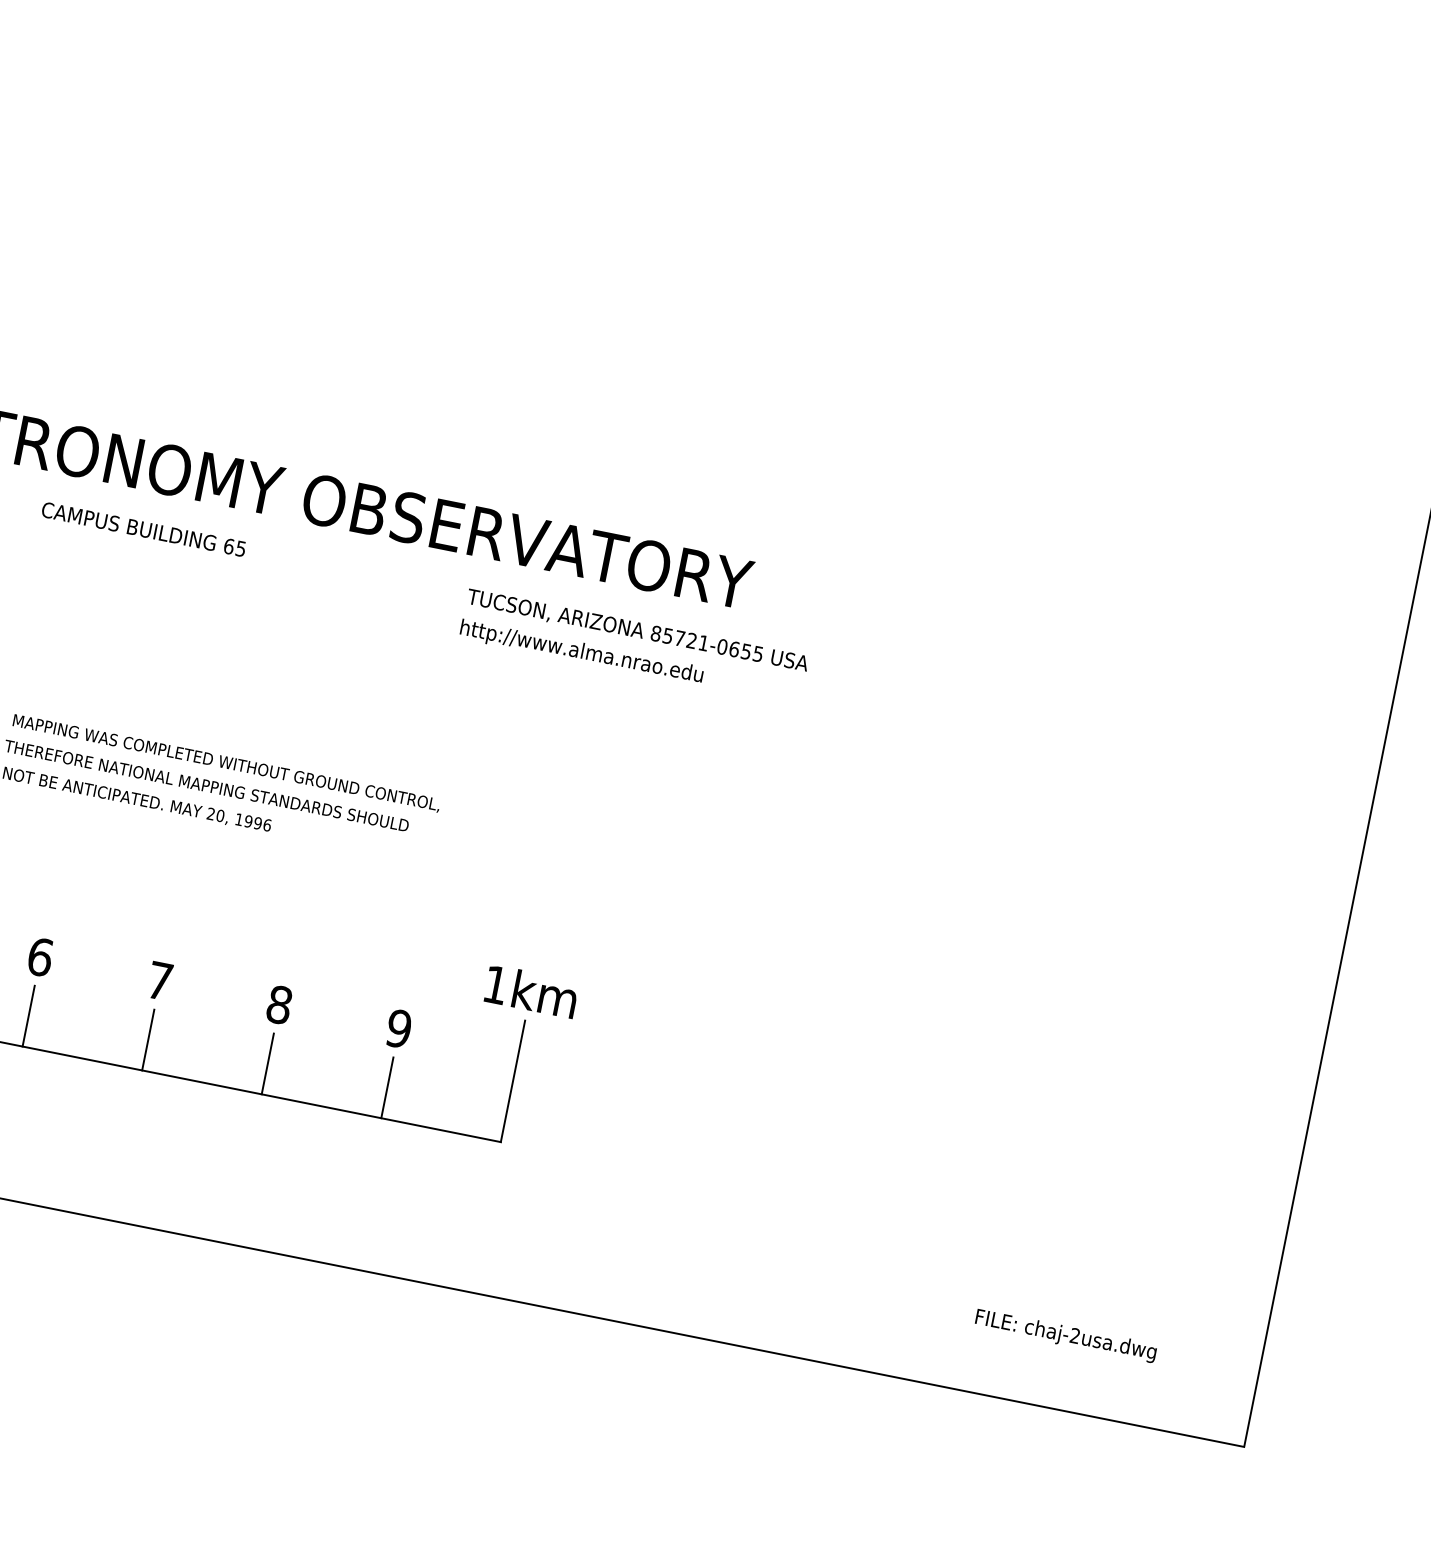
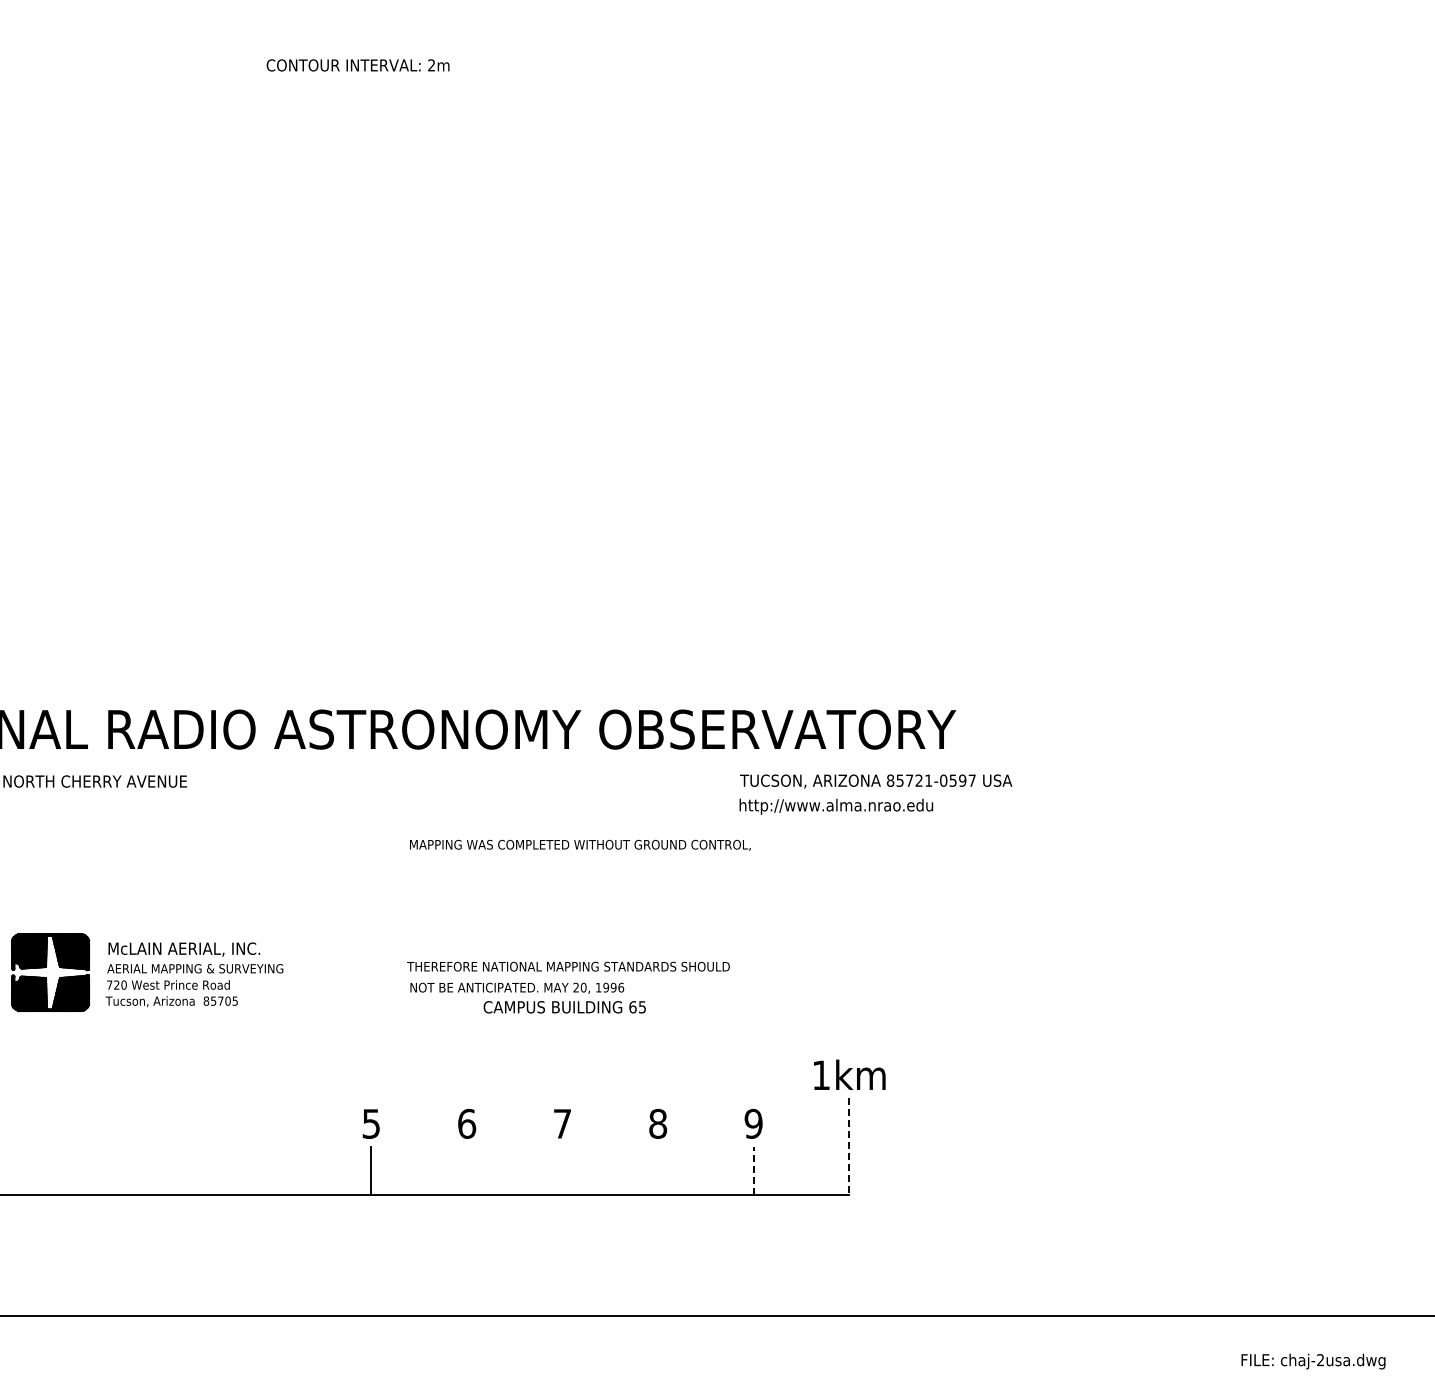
text: (143, 529) -> (564, 1007), moved
text: (746, 651) -> (962, 780), 85721-0655 -> 85721-0597
text: (226, 762) -> (580, 844), moved
line: (29, 1015) -> (467, 1170), removed
line: (148, 1039) -> (562, 1170), removed
line: (268, 1063) -> (658, 1170), removed
line: (513, 1081) -> (849, 1146), solid -> dashed
line: (387, 1087) -> (753, 1170), solid -> dashed
text: (1065, 1335) -> (1313, 1361), moved

